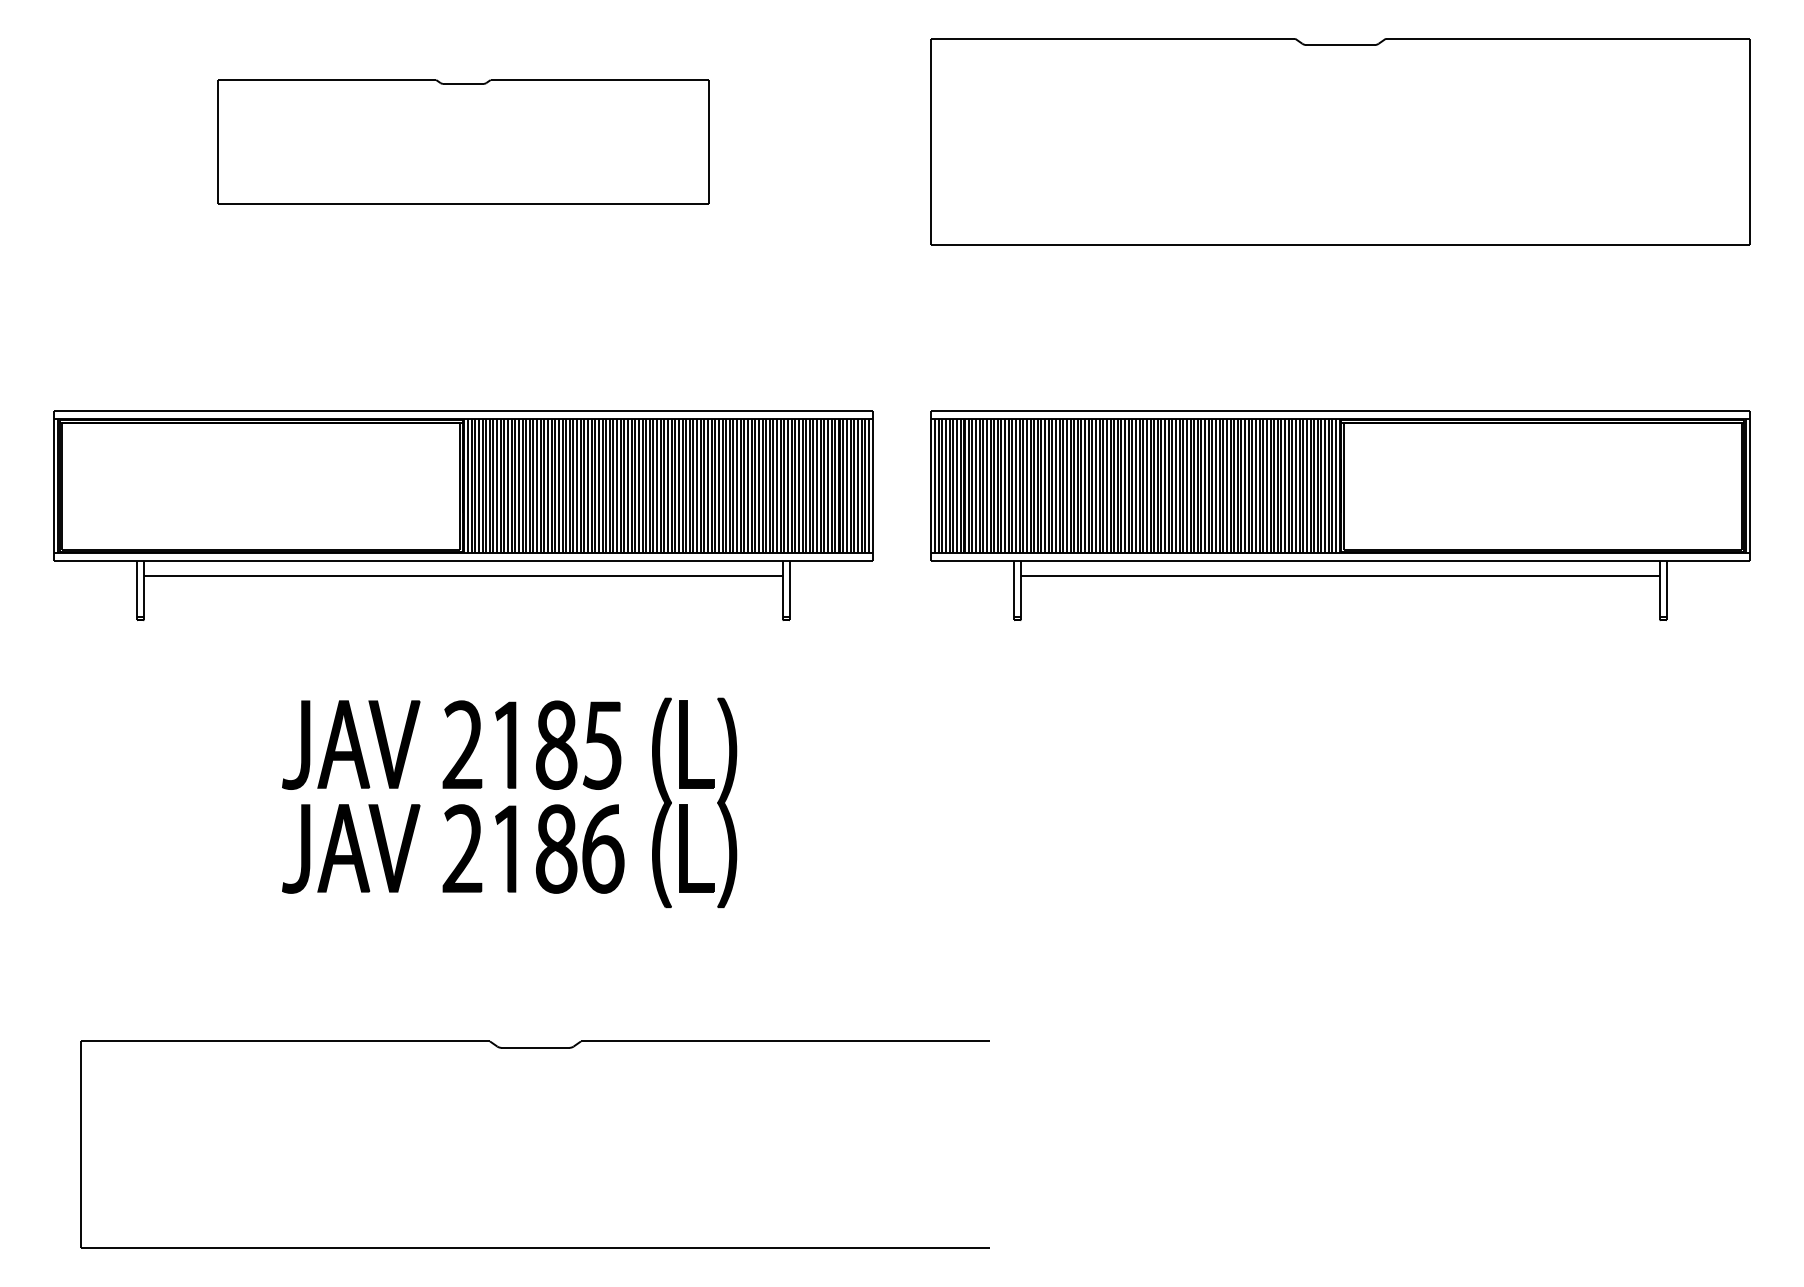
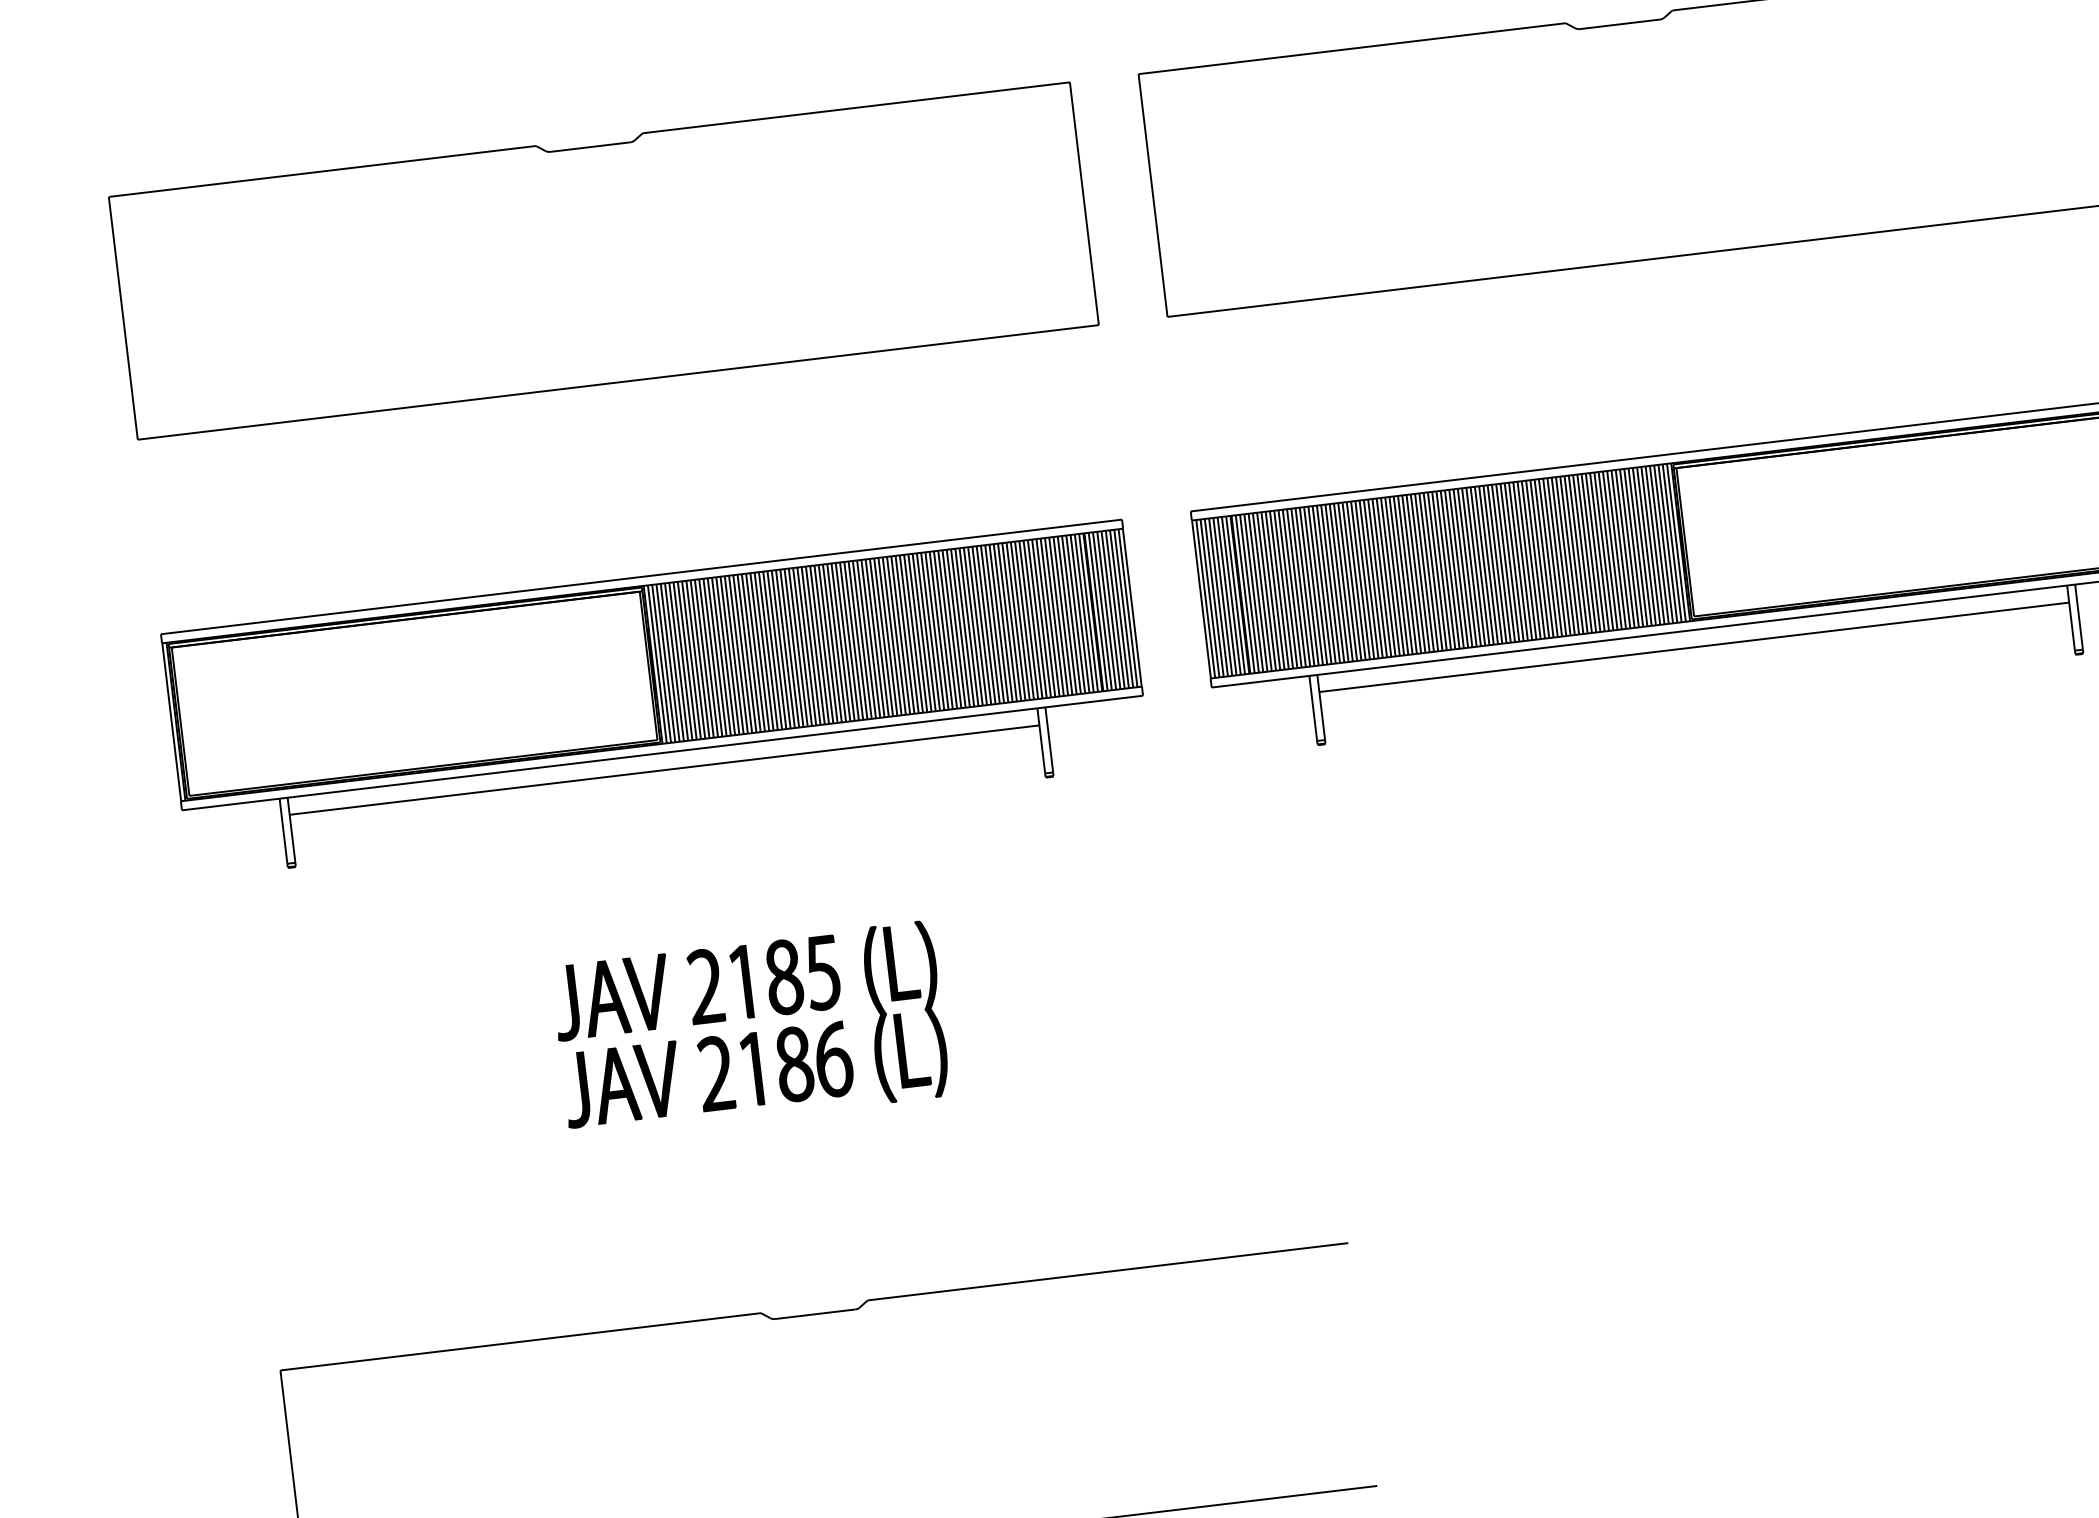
part: (463, 141) -> (603, 260), size x1.67
part: (509, 802) -> (750, 1029), size x0.71

